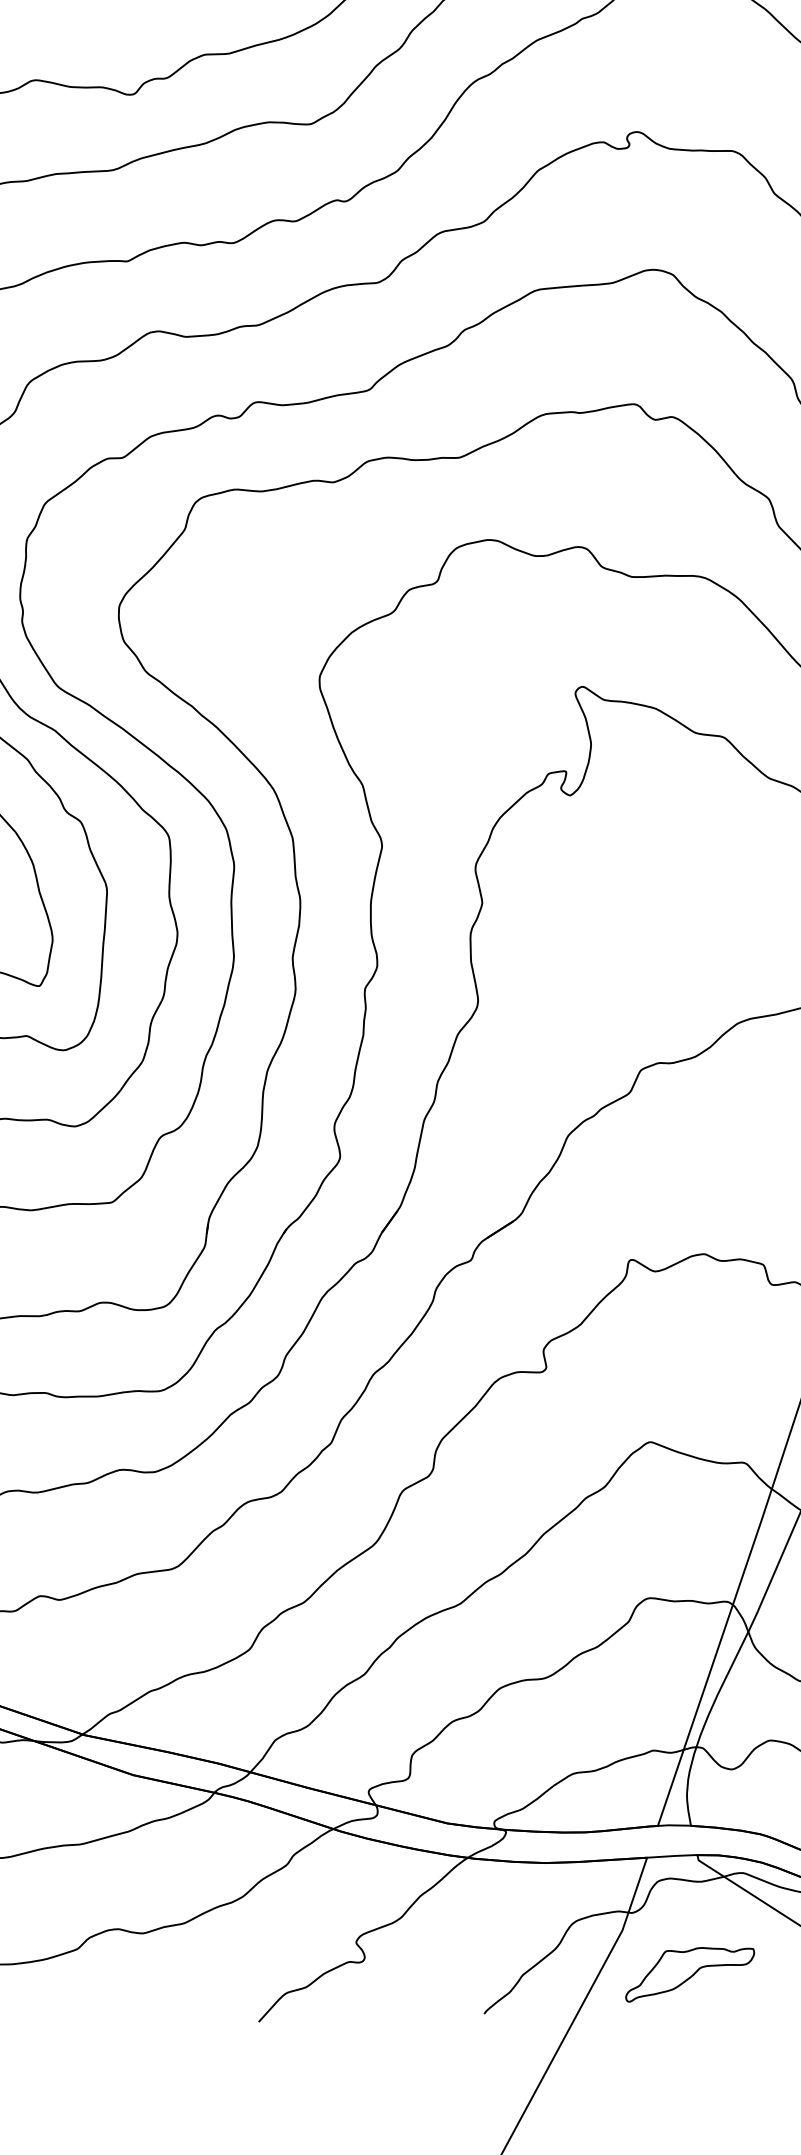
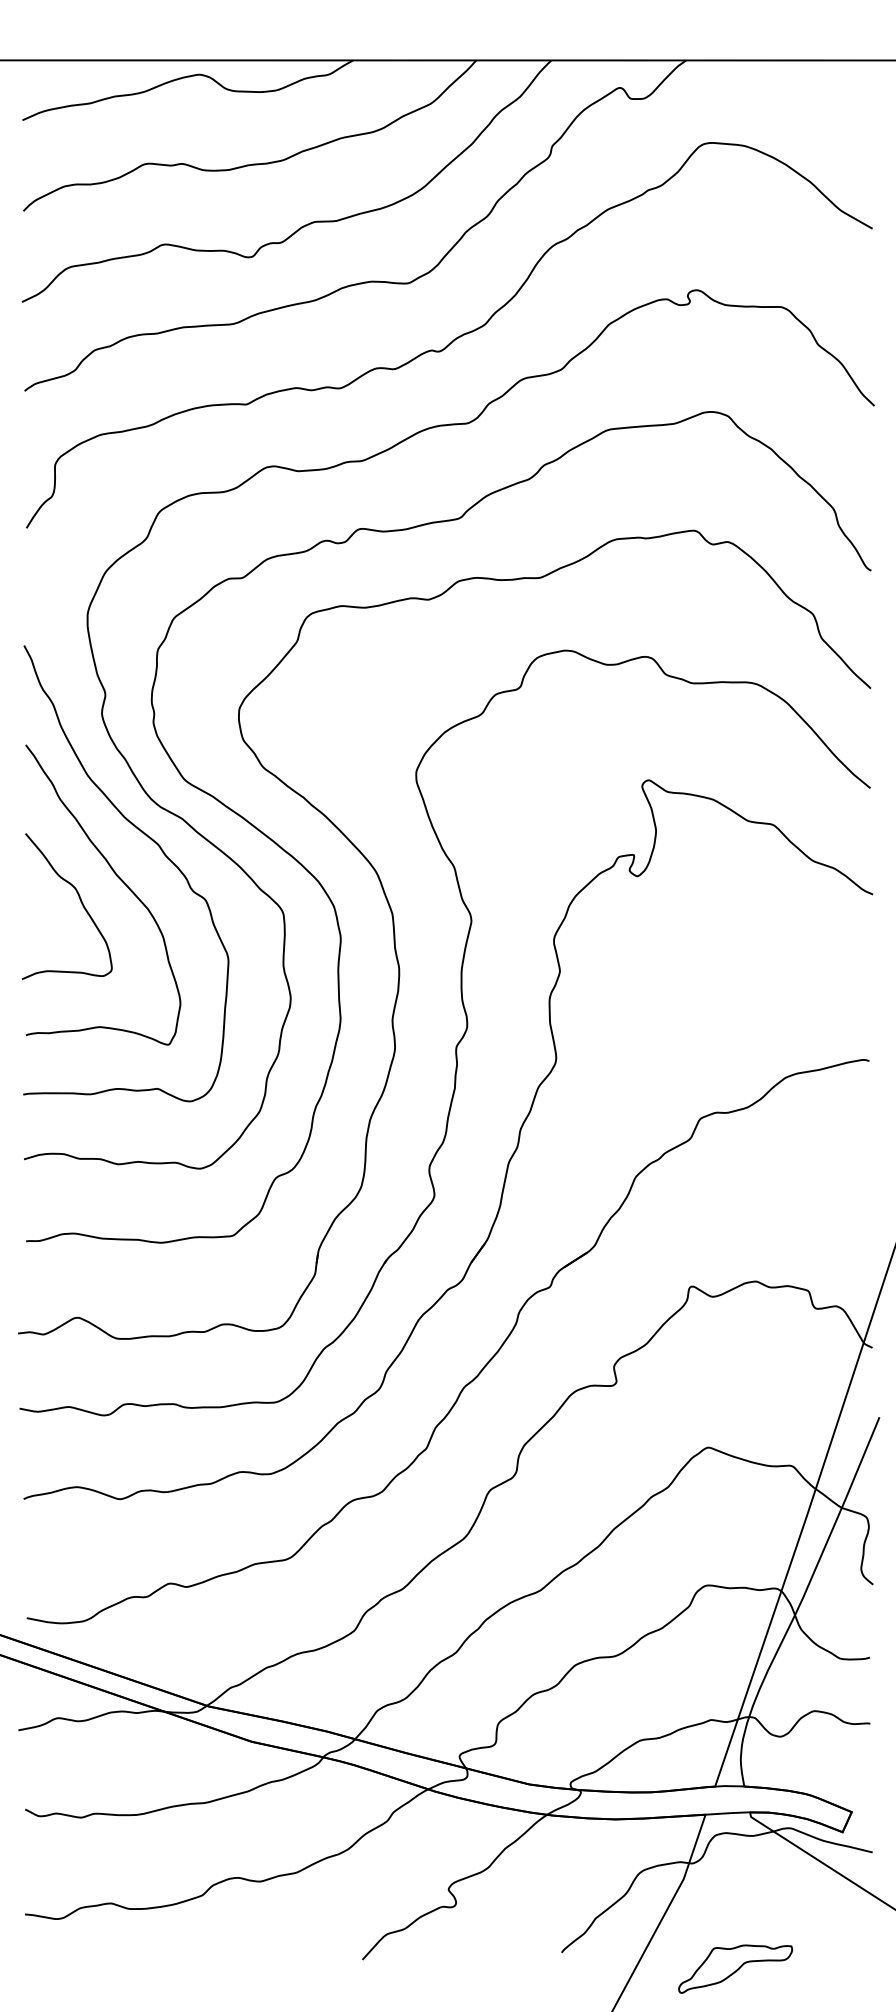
part: (690, 1974) -> (735, 1968), moved

